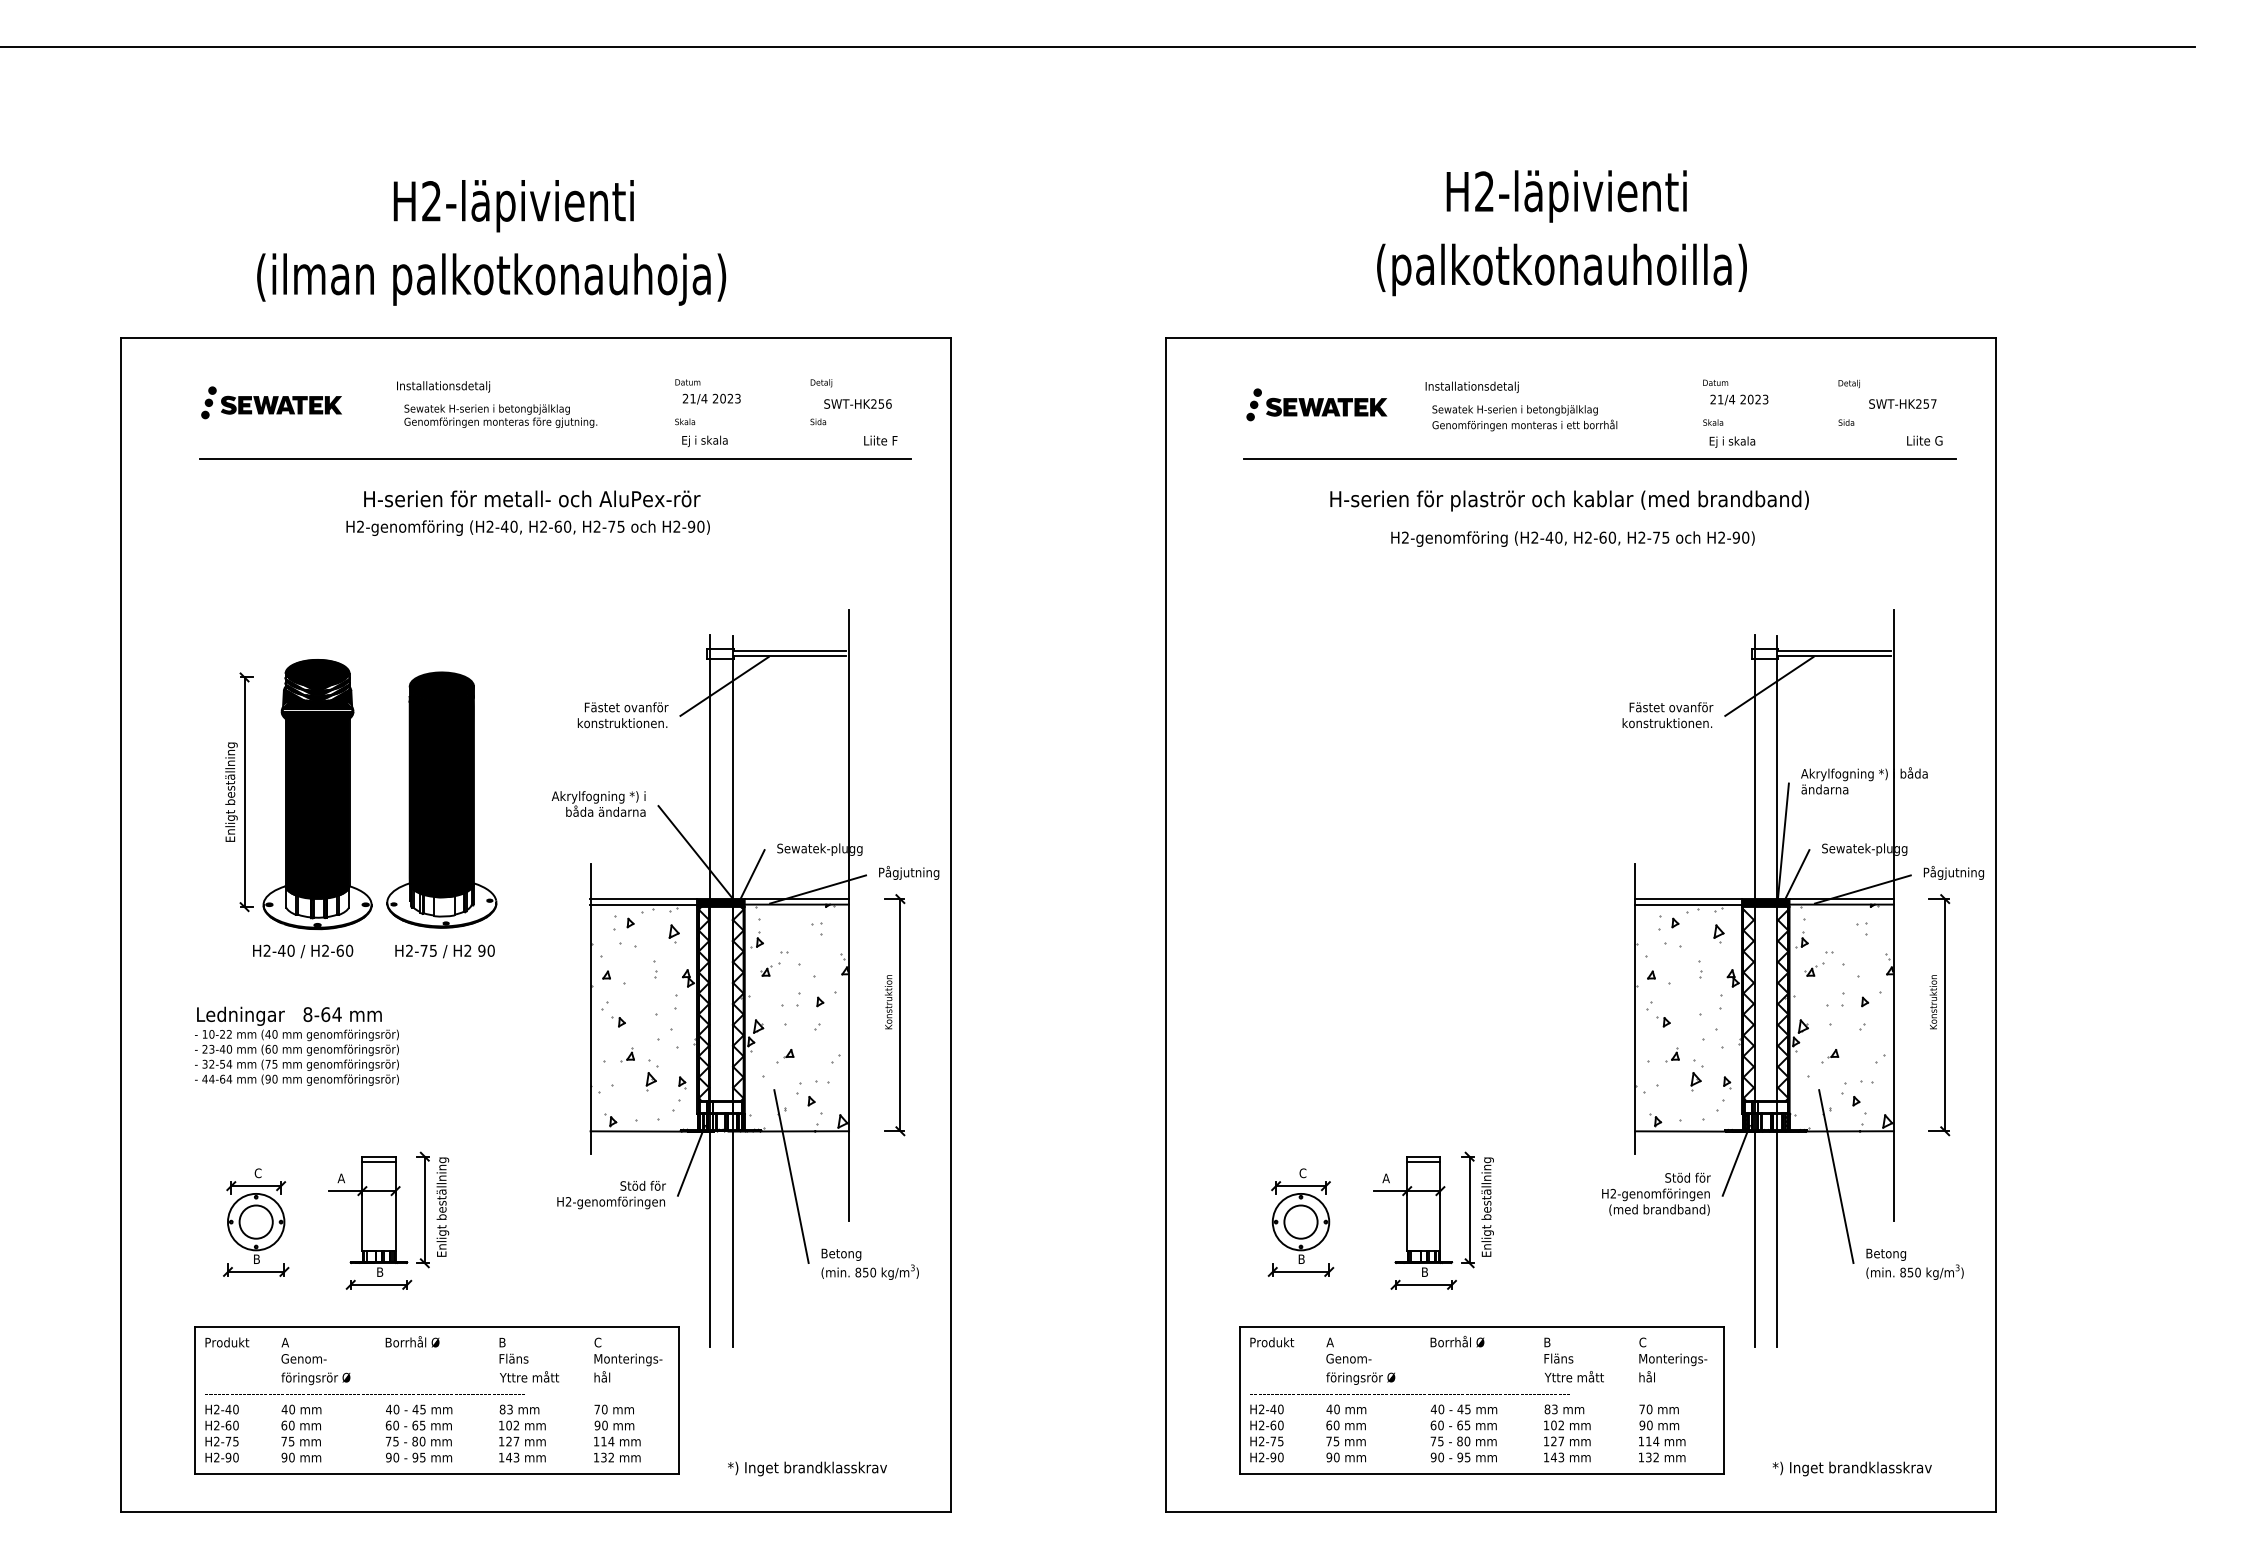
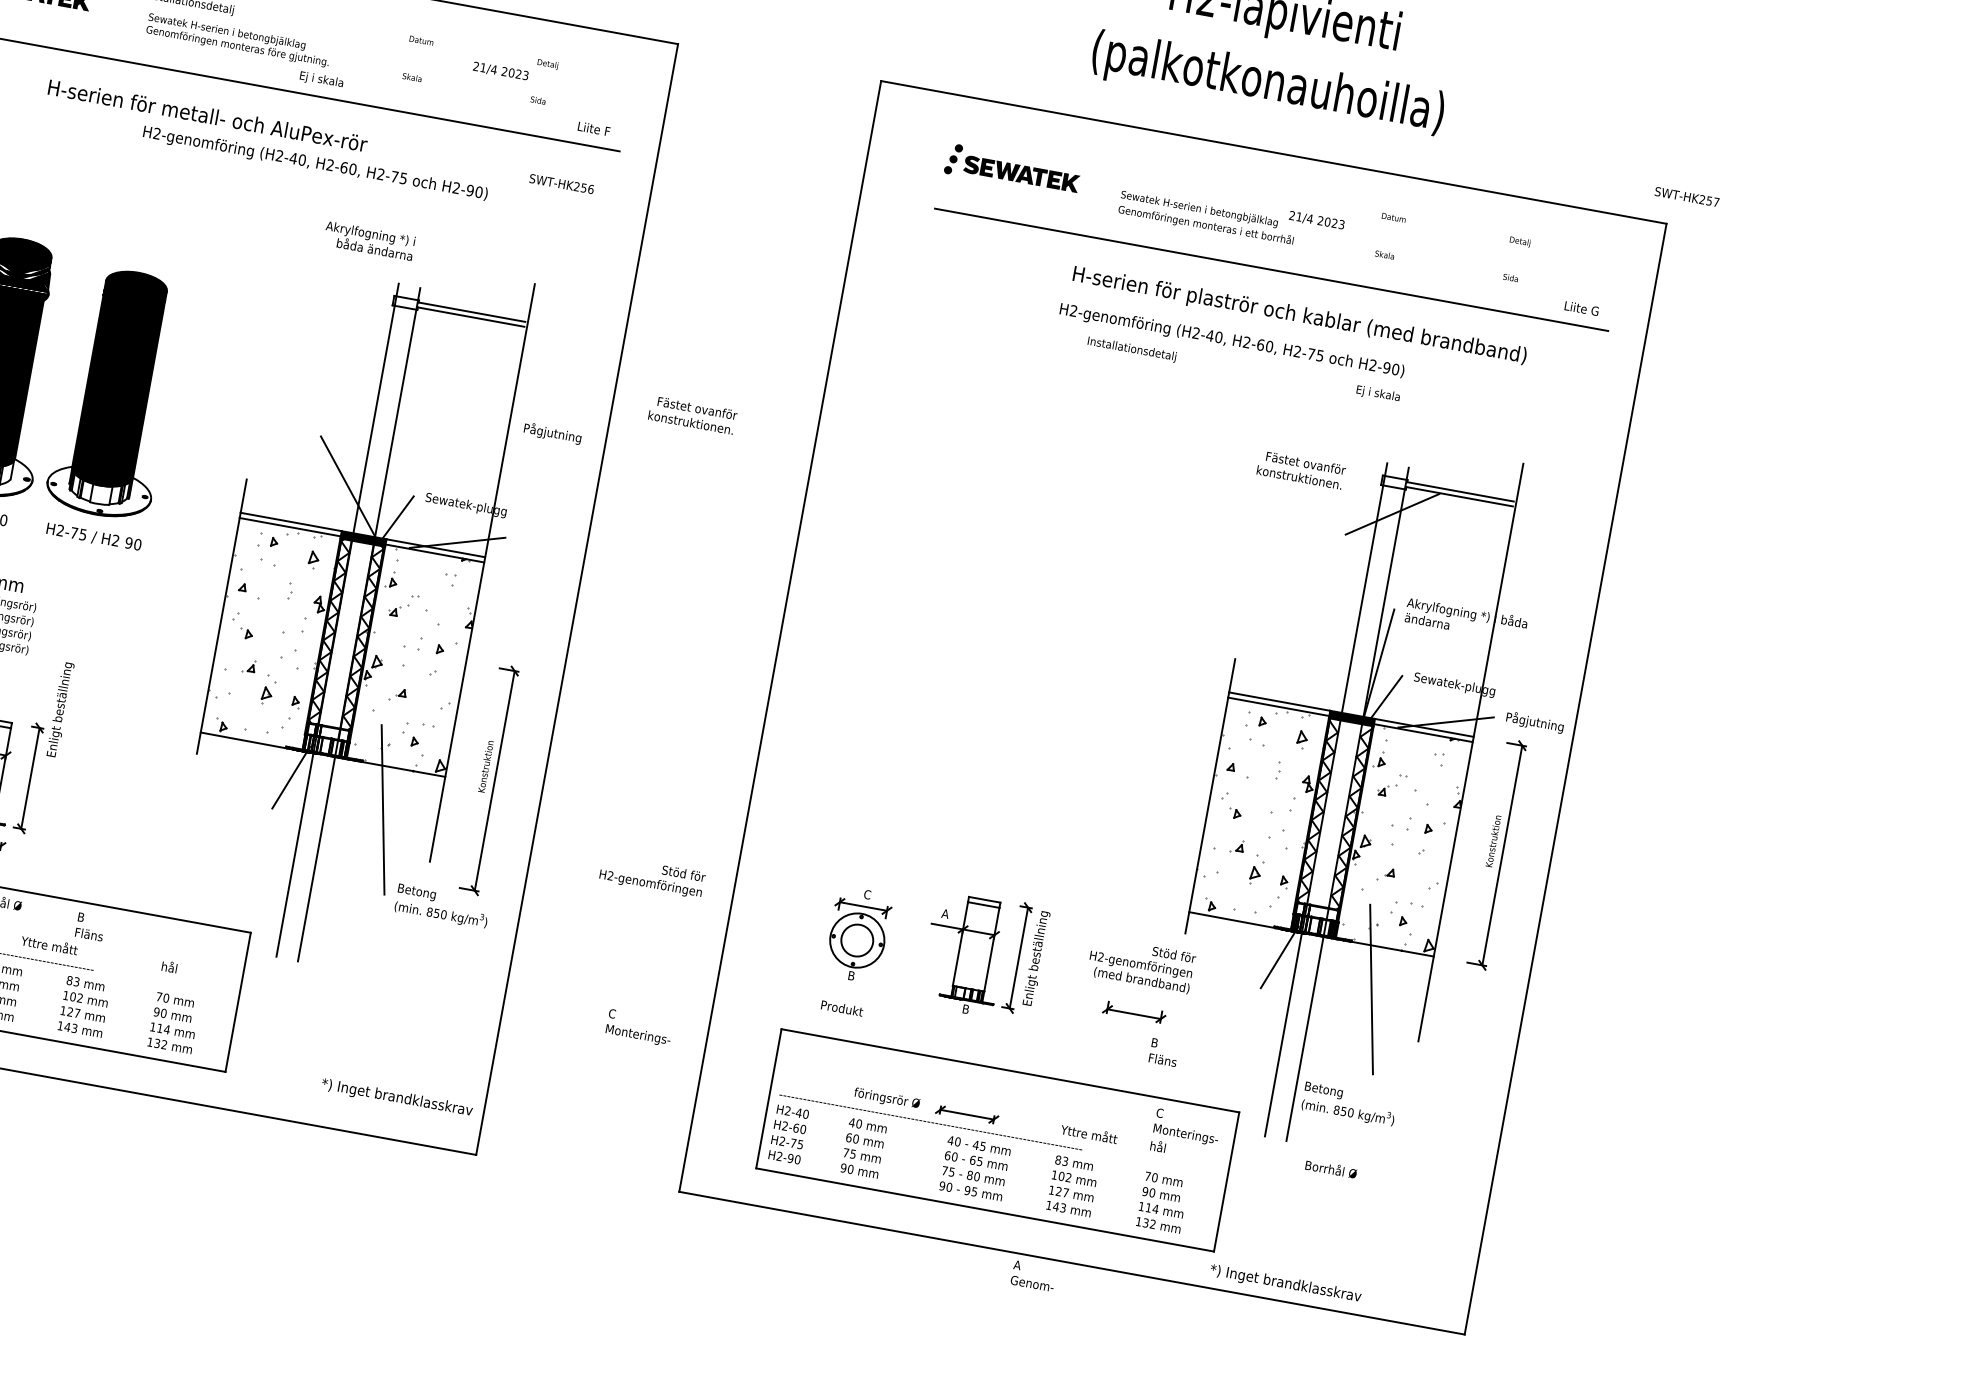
text: (1471, 386) -> (1131, 348), moved
text: (711, 398) -> (500, 70), moved
text: (1739, 399) -> (1317, 220), moved
text: (857, 403) -> (561, 183), moved
text: (1902, 403) -> (1686, 196), moved
text: (704, 441) -> (321, 80), moved
text: (1732, 441) -> (1378, 393), moved
text: (532, 498) -> (208, 115), moved
text: (1569, 500) -> (1299, 315), moved
text: (527, 527) -> (314, 163), moved
line: (724, 686) -> (403, 334), removed
text: (622, 715) -> (692, 415), moved
text: (1667, 715) -> (1300, 470), moved
text: (598, 803) -> (369, 240), moved
text: (909, 872) -> (553, 433), moved
part: (894, 1015) -> (489, 780), moved
text: (1656, 1193) -> (1141, 964), moved
text: (611, 1195) -> (652, 877), moved
text: (442, 1206) -> (60, 709), moved
text: (1914, 1263) -> (1349, 1103), moved
part: (1300, 1269) -> (1134, 1011), moved
part: (1423, 1284) -> (966, 1114), moved
text: (1457, 1341) -> (1331, 1168), moved
text: (1272, 1342) -> (842, 1008), moved
text: (1348, 1350) -> (1033, 1275), moved
text: (1558, 1350) -> (1163, 1052), moved
text: (628, 1351) -> (639, 1027), moved
text: (529, 1376) -> (49, 944), moved
text: (807, 1468) -> (397, 1097), moved
text: (1851, 1468) -> (1285, 1283), moved

